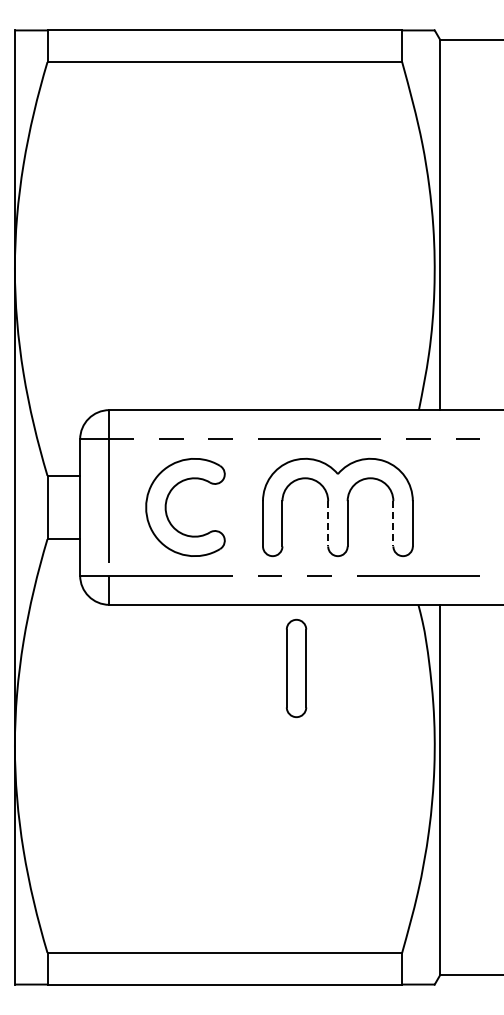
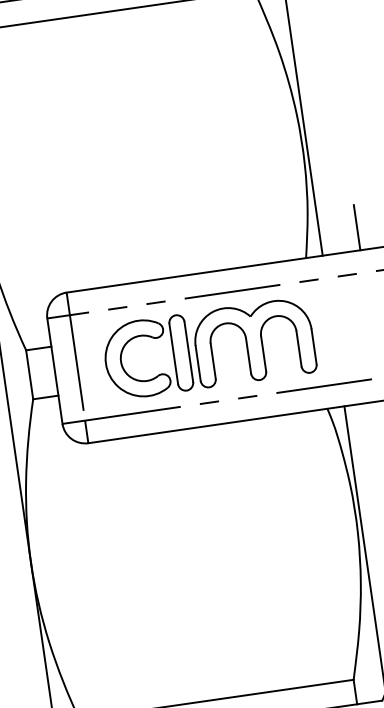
line: (489, 380) -> (357, 227), added
line: (328, 523) -> (248, 355), dashed -> solid
line: (393, 523) -> (299, 348), dashed -> solid
part: (296, 668) -> (181, 352), moved

